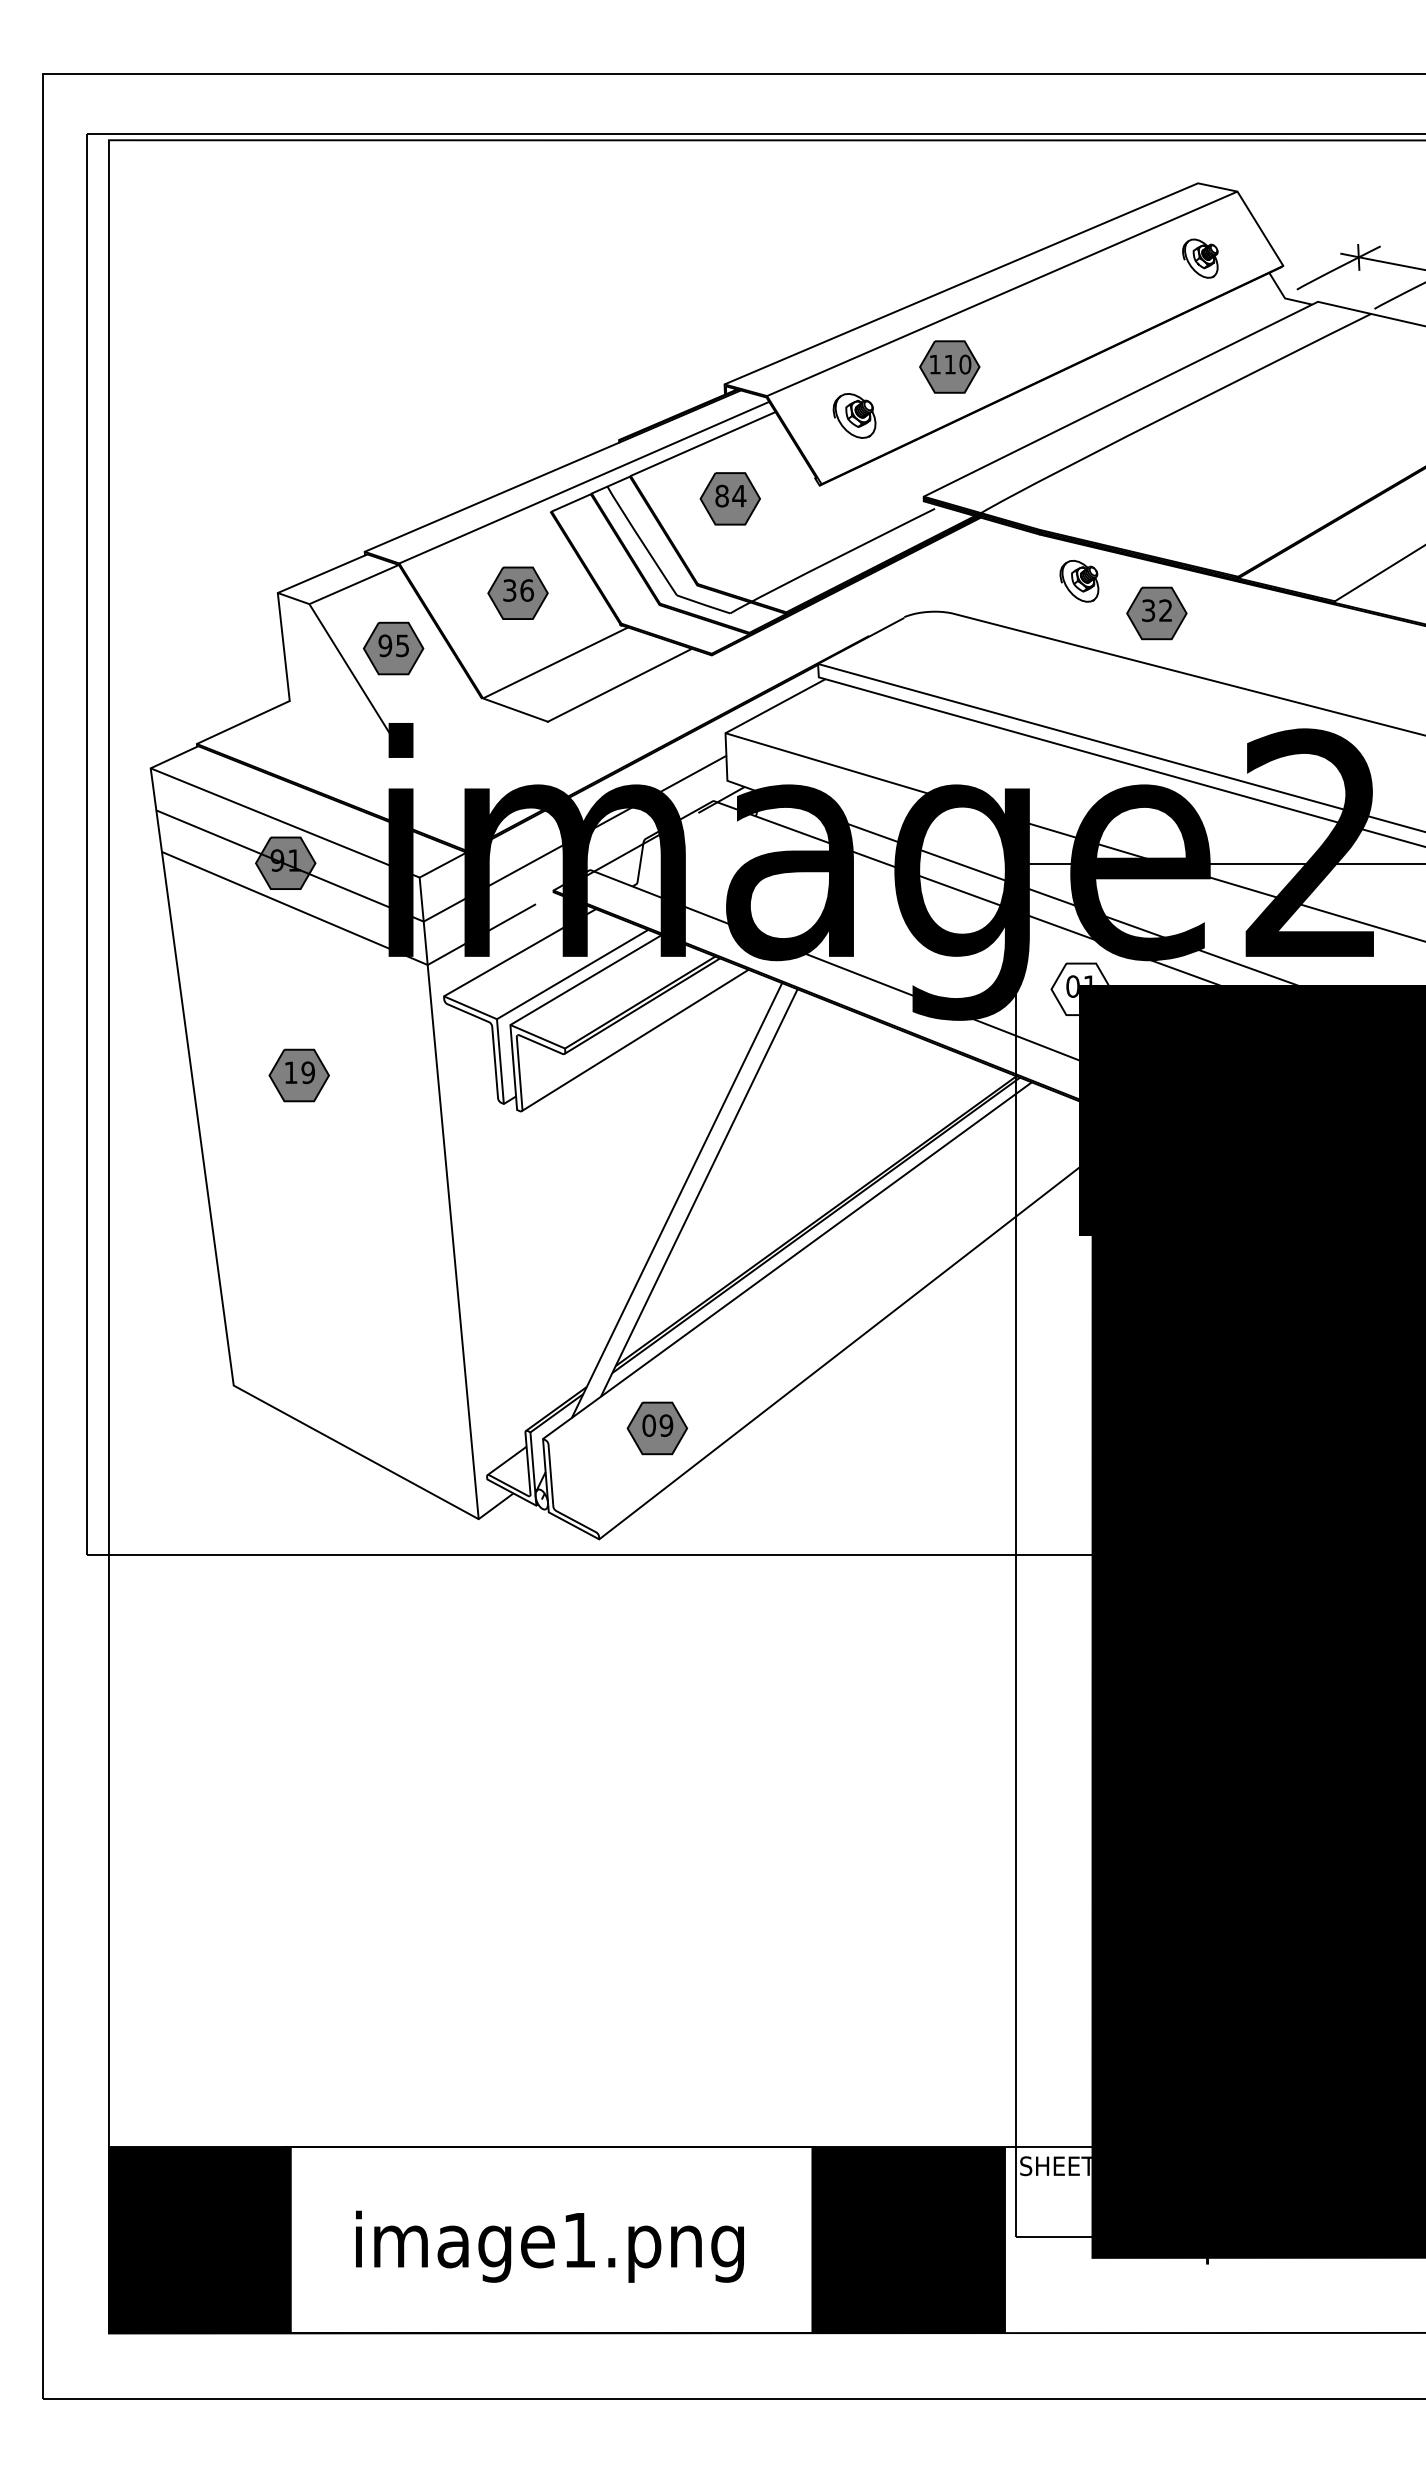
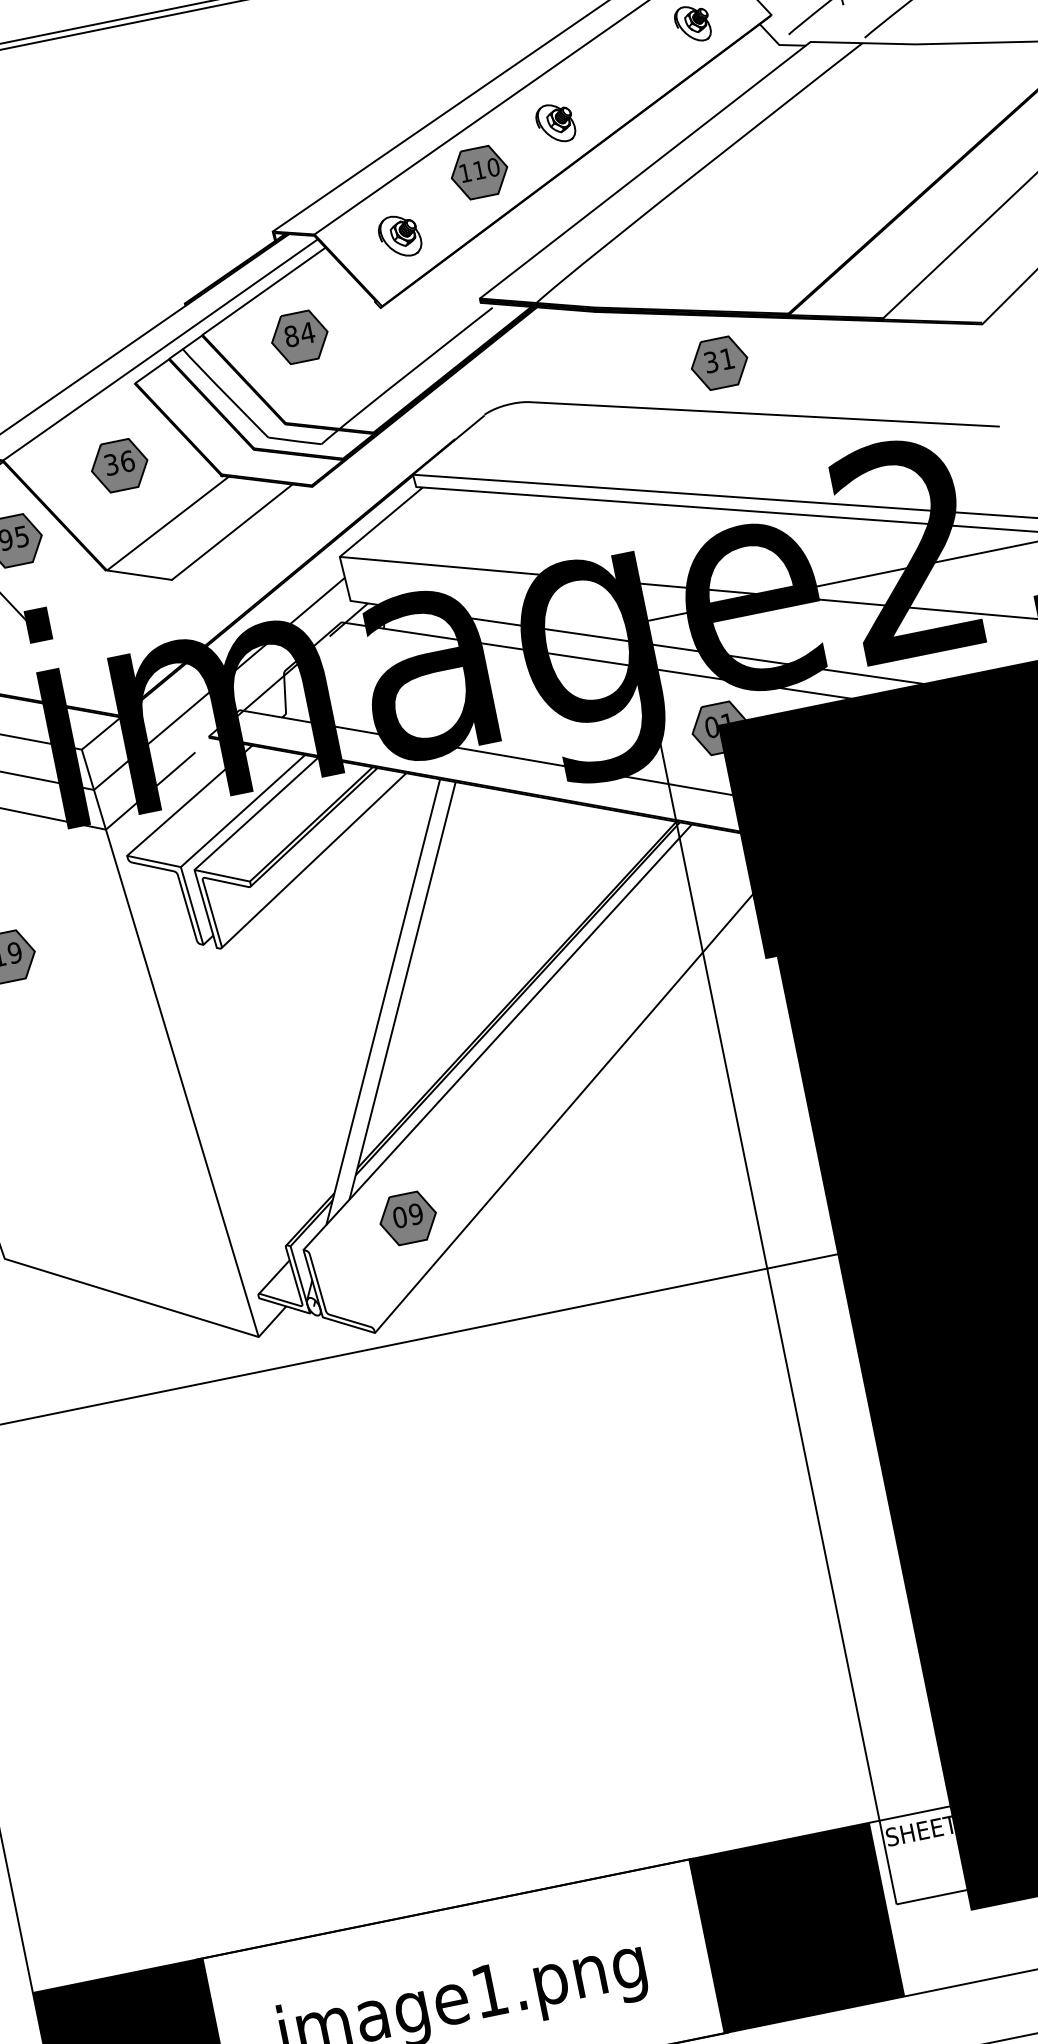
part: (1079, 581) -> (555, 123), moved
text: (1165, 610) -> (727, 358), 32 -> 31
fill: (1081, 989) -> (720, 728), added

